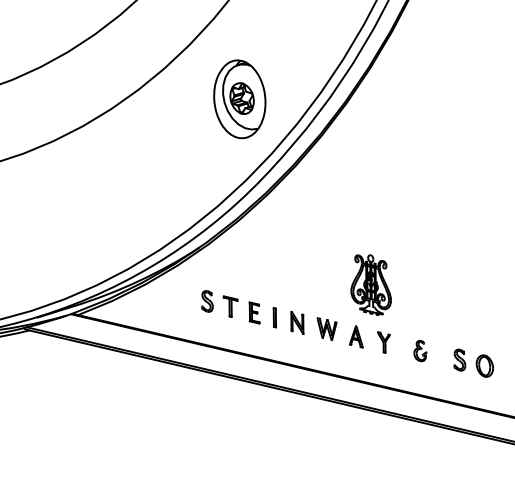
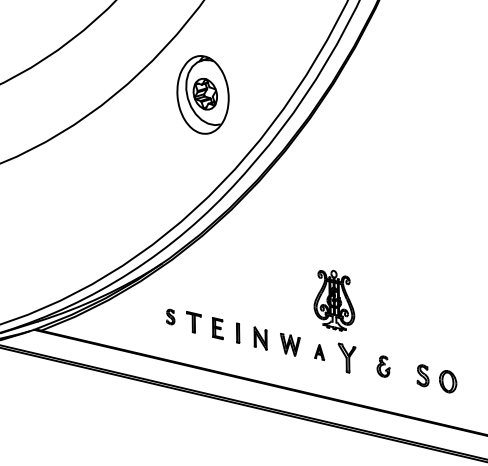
part: (239, 99) -> (202, 95), moved
part: (207, 301) -> (170, 317), size x0.7
part: (356, 336) -> (319, 352), size x0.7
part: (383, 342) -> (346, 358), size x1.4

